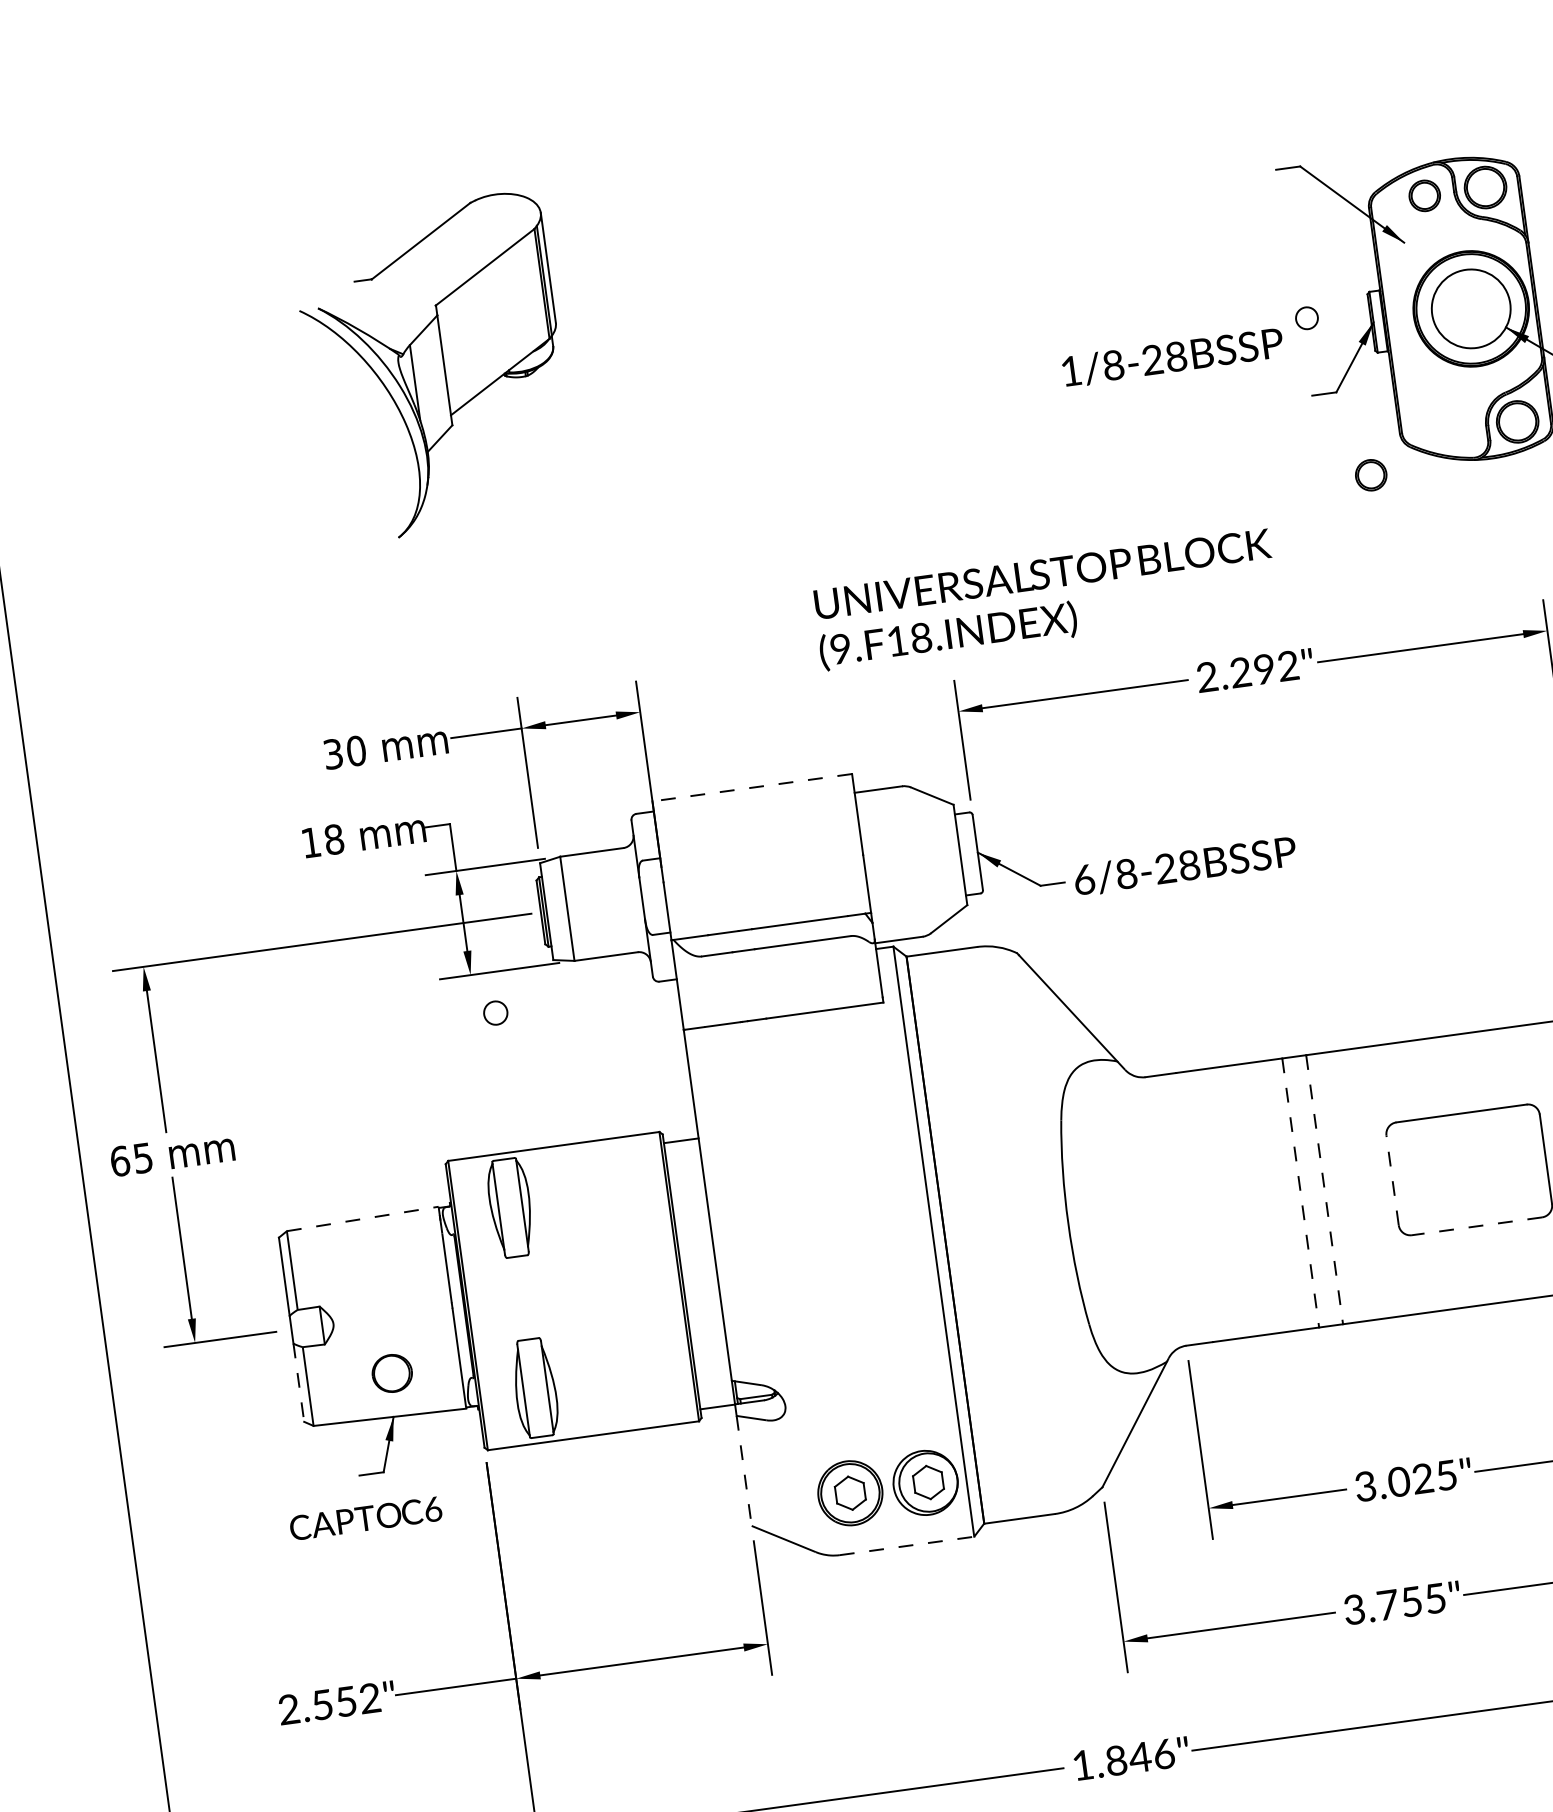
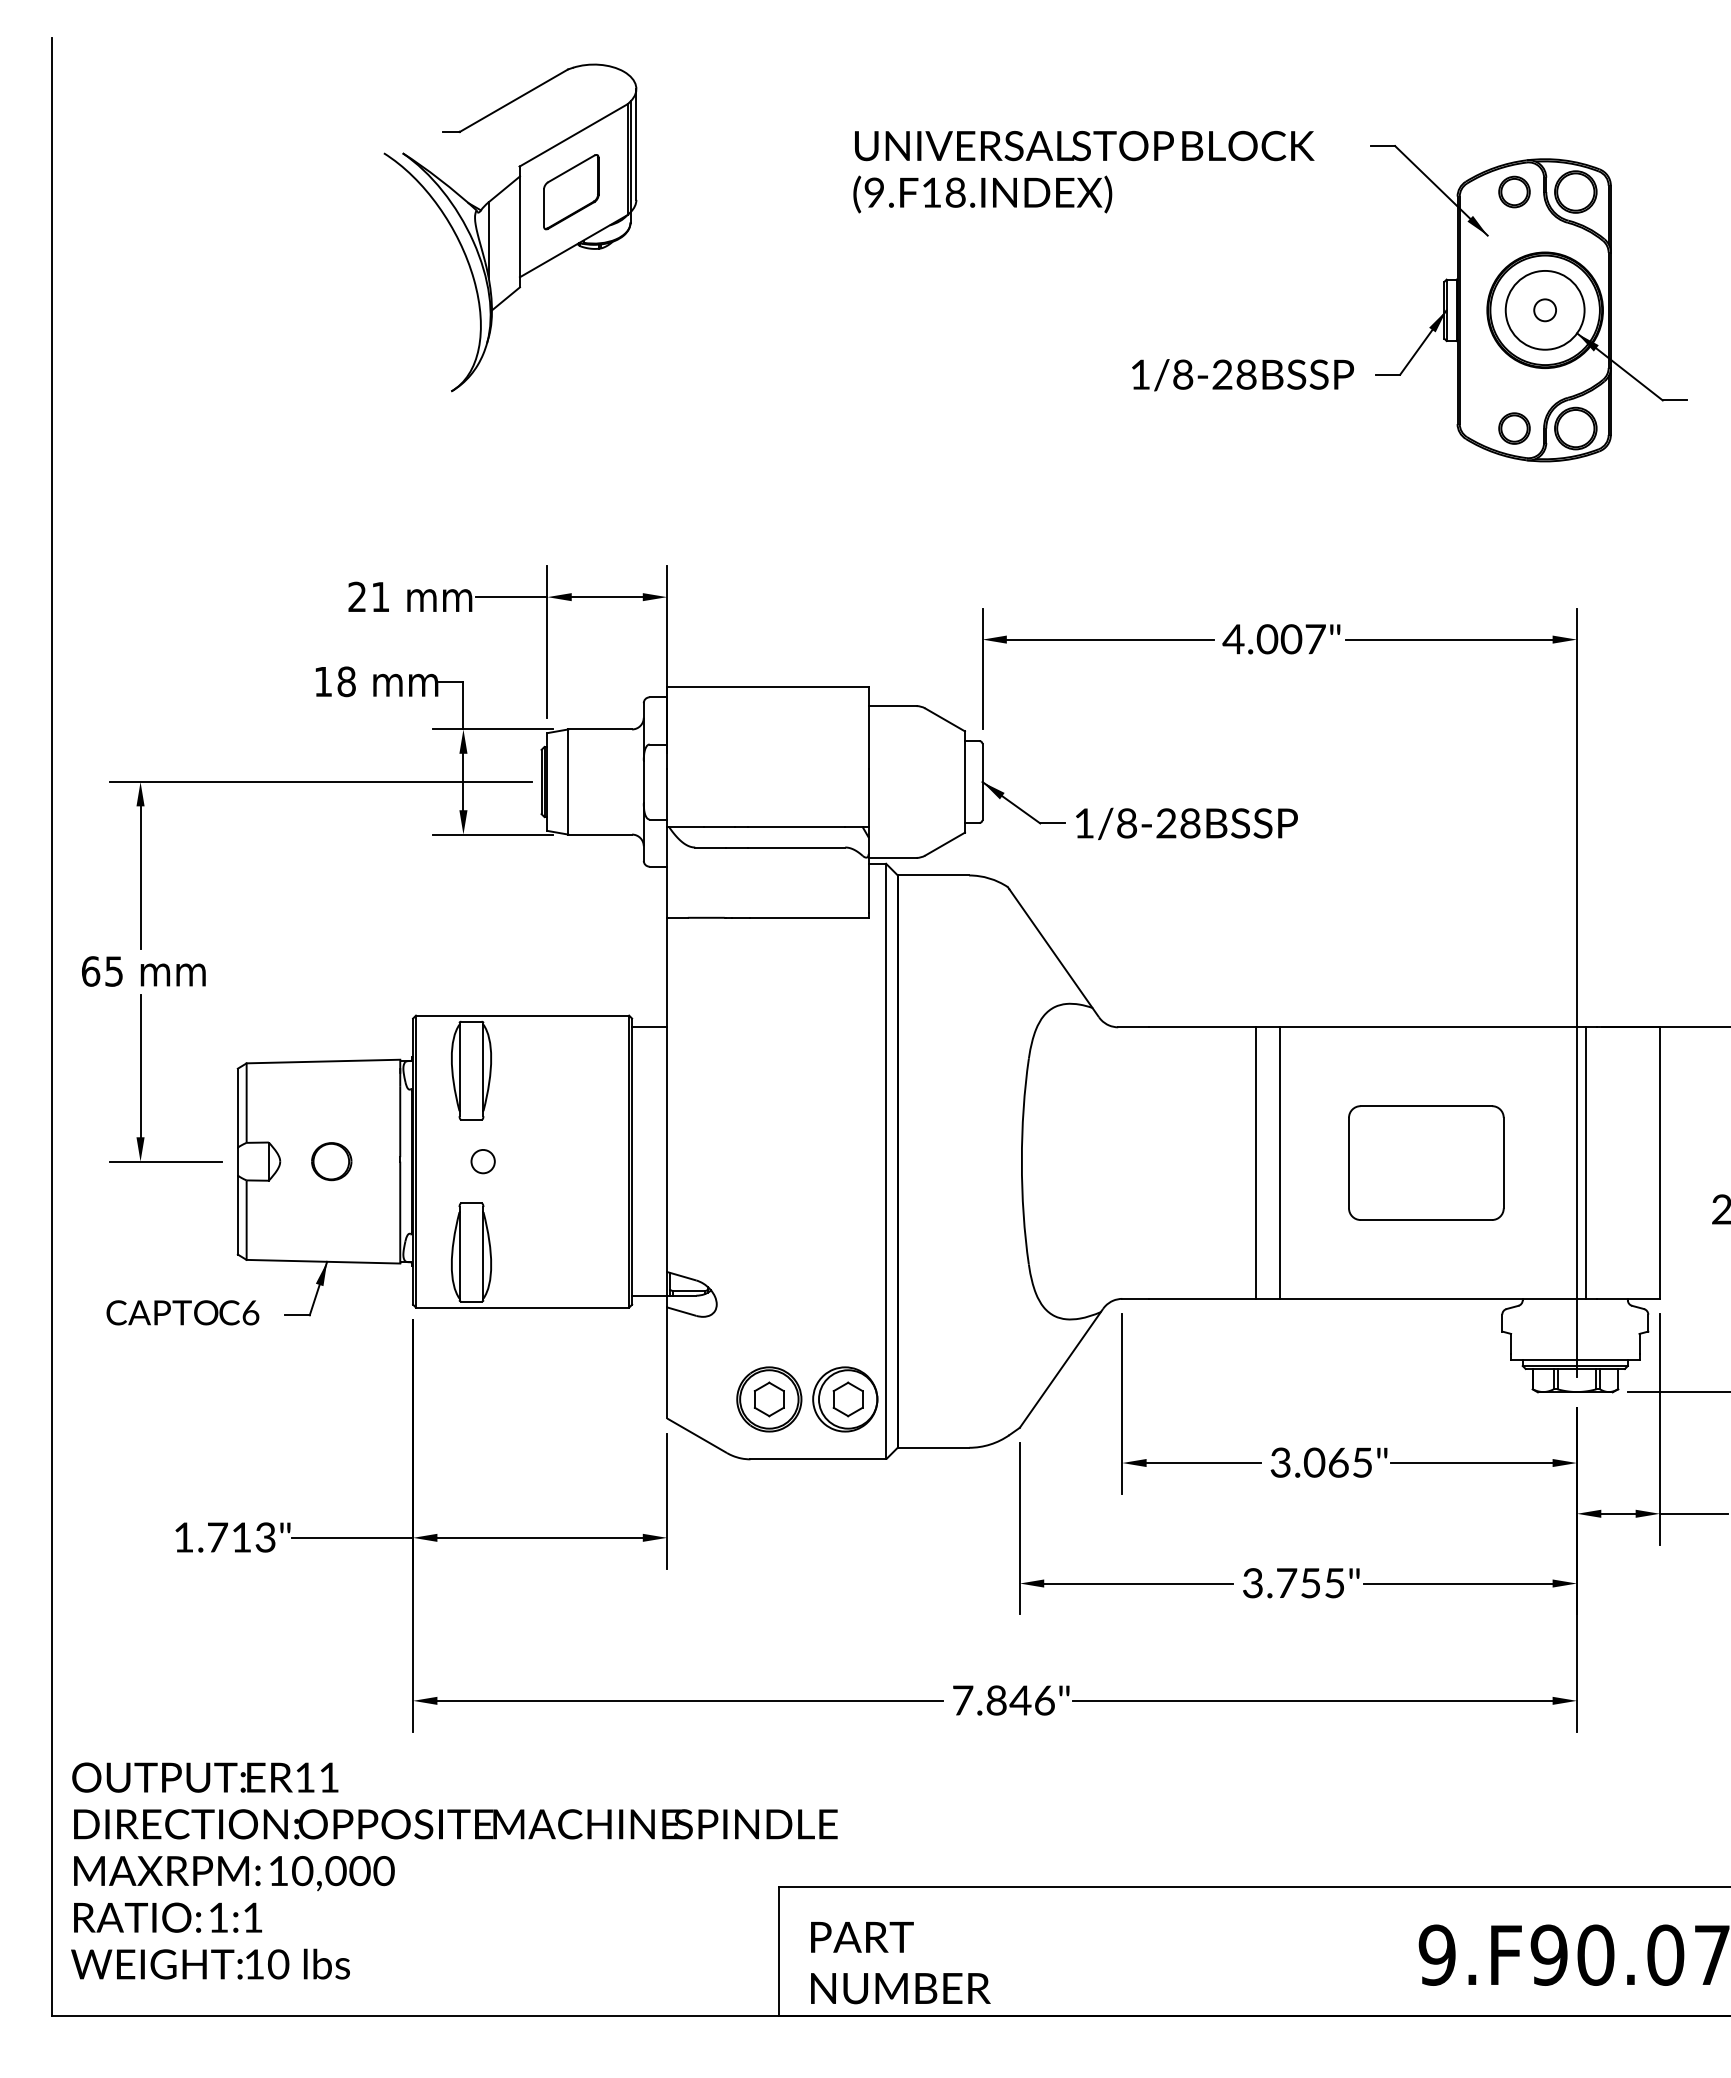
circle: (1306, 318) -> (1544, 310), moved
part: (490, 324) -> (571, 192), added
text: (1172, 358) -> (1242, 375), moved
part: (1371, 475) -> (1514, 428), moved
text: (1045, 599) -> (1083, 171), moved
text: (1246, 671) -> (1273, 639), 2.292" -> 4.007"
text: (344, 752) -> (368, 596), 30 -> 21
line: (751, 788) -> (767, 687), dashed -> solid
text: (1084, 879) -> (1084, 823), 6/8-28 -> 1/8-28
part: (495, 1013) -> (482, 1161), moved
line: (1392, 1179) -> (1348, 1162), dashed -> solid
line: (1324, 1190) -> (1280, 1163), dashed -> solid
line: (1301, 1193) -> (1256, 1163), dashed -> solid
line: (362, 1218) -> (323, 1061), dashed -> solid
line: (1477, 1226) -> (1426, 1220), dashed -> solid
part: (392, 1373) -> (331, 1161), moved
line: (298, 1383) -> (237, 1215), dashed -> solid
line: (744, 1470) -> (667, 1362), dashed -> solid
text: (1422, 1478) -> (1338, 1462), 3.025" -> 3.065"
text: (365, 1518) -> (182, 1312), moved
line: (907, 1546) -> (818, 1459), dashed -> solid
text: (329, 1703) -> (224, 1537), 2.552" -> 1.713"
text: (1083, 1765) -> (963, 1700), 1.846" -> 7.846"

